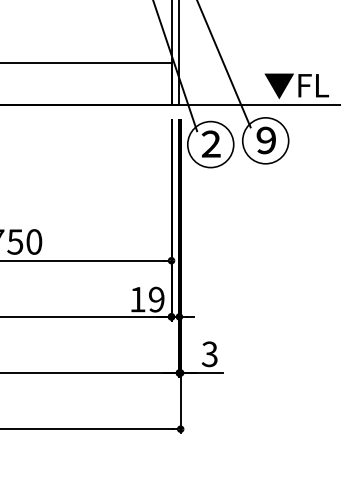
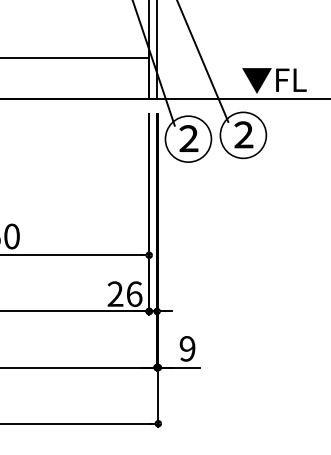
text: (265, 140) -> (243, 135), ⑨ -> ②
text: (147, 299) -> (125, 294), 19 -> 26
text: (209, 354) -> (187, 349), 3 -> 9

